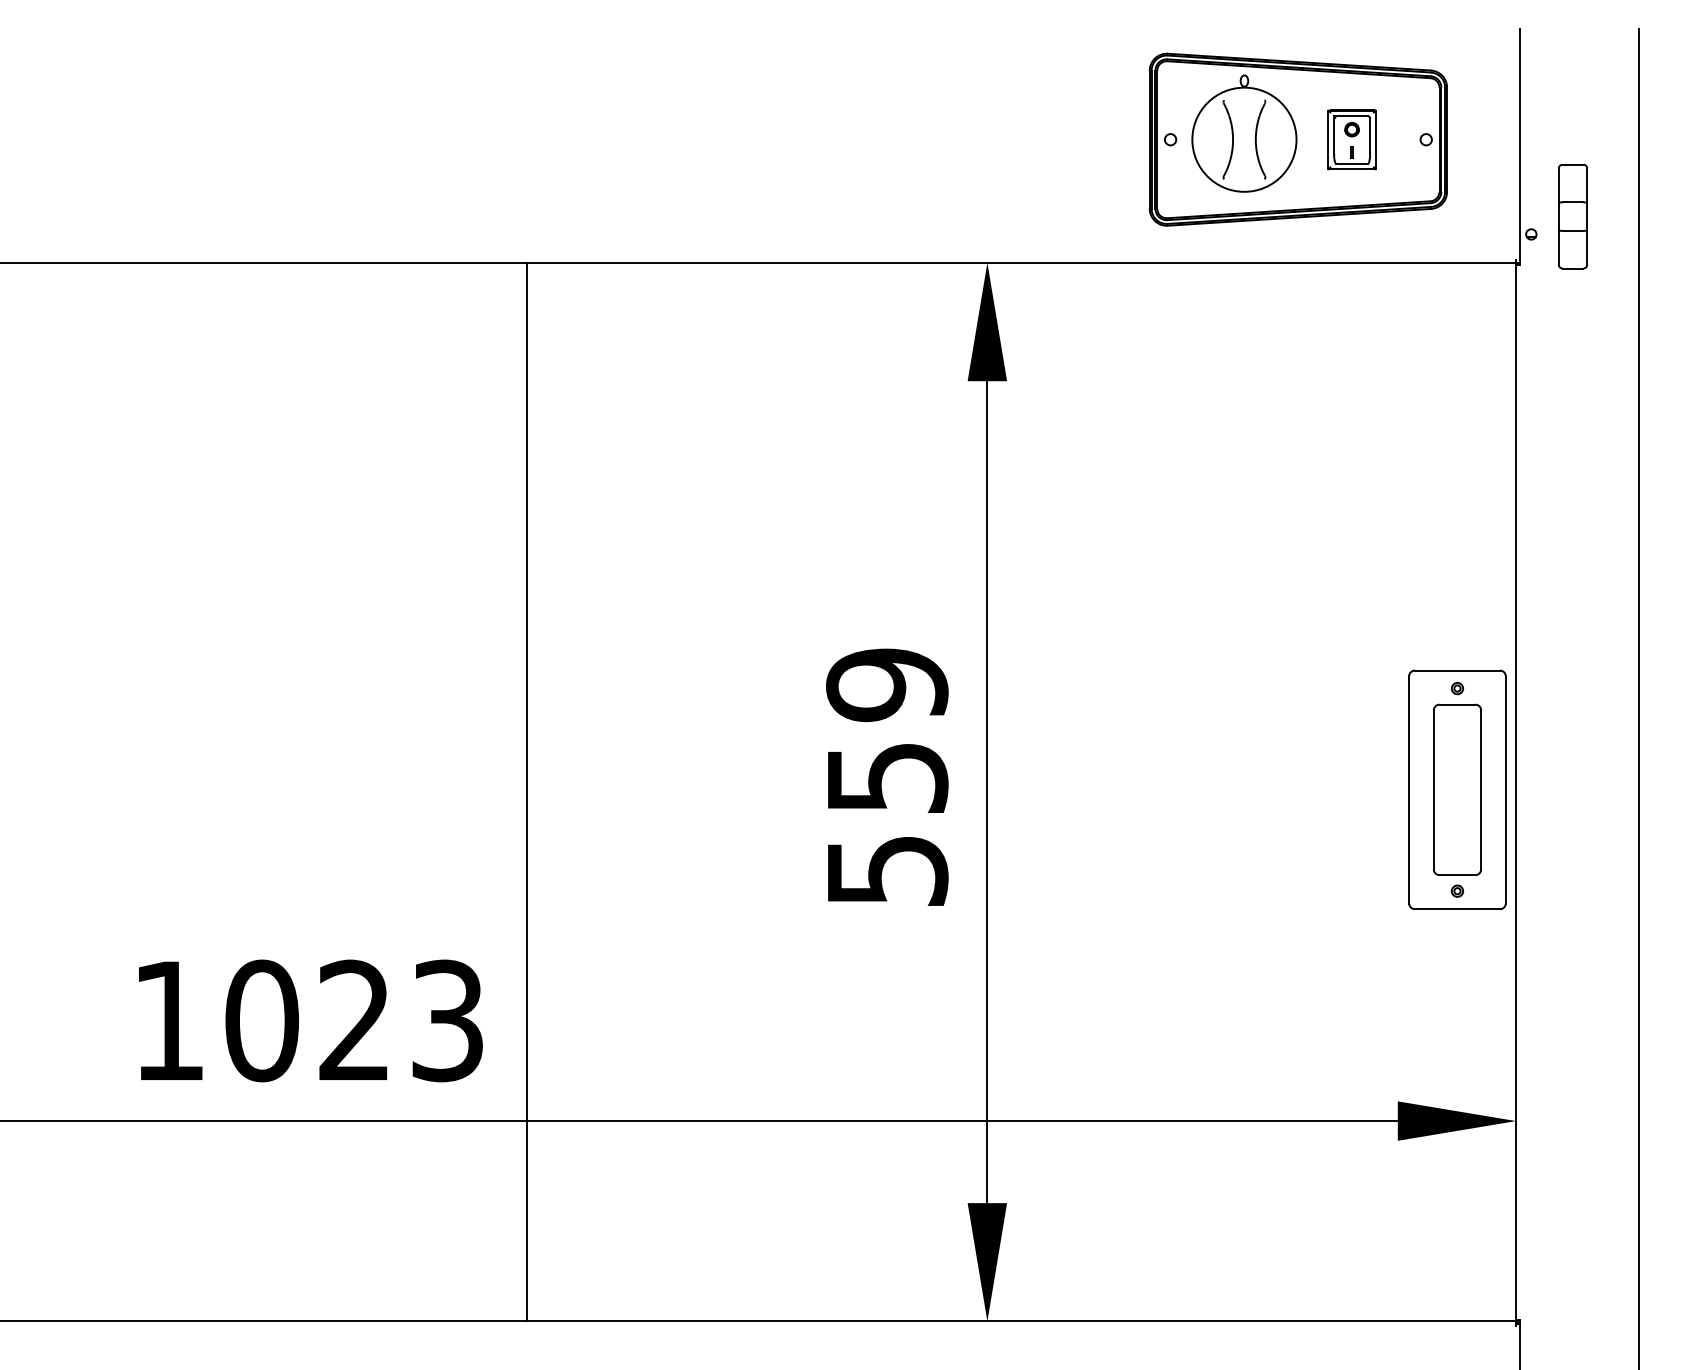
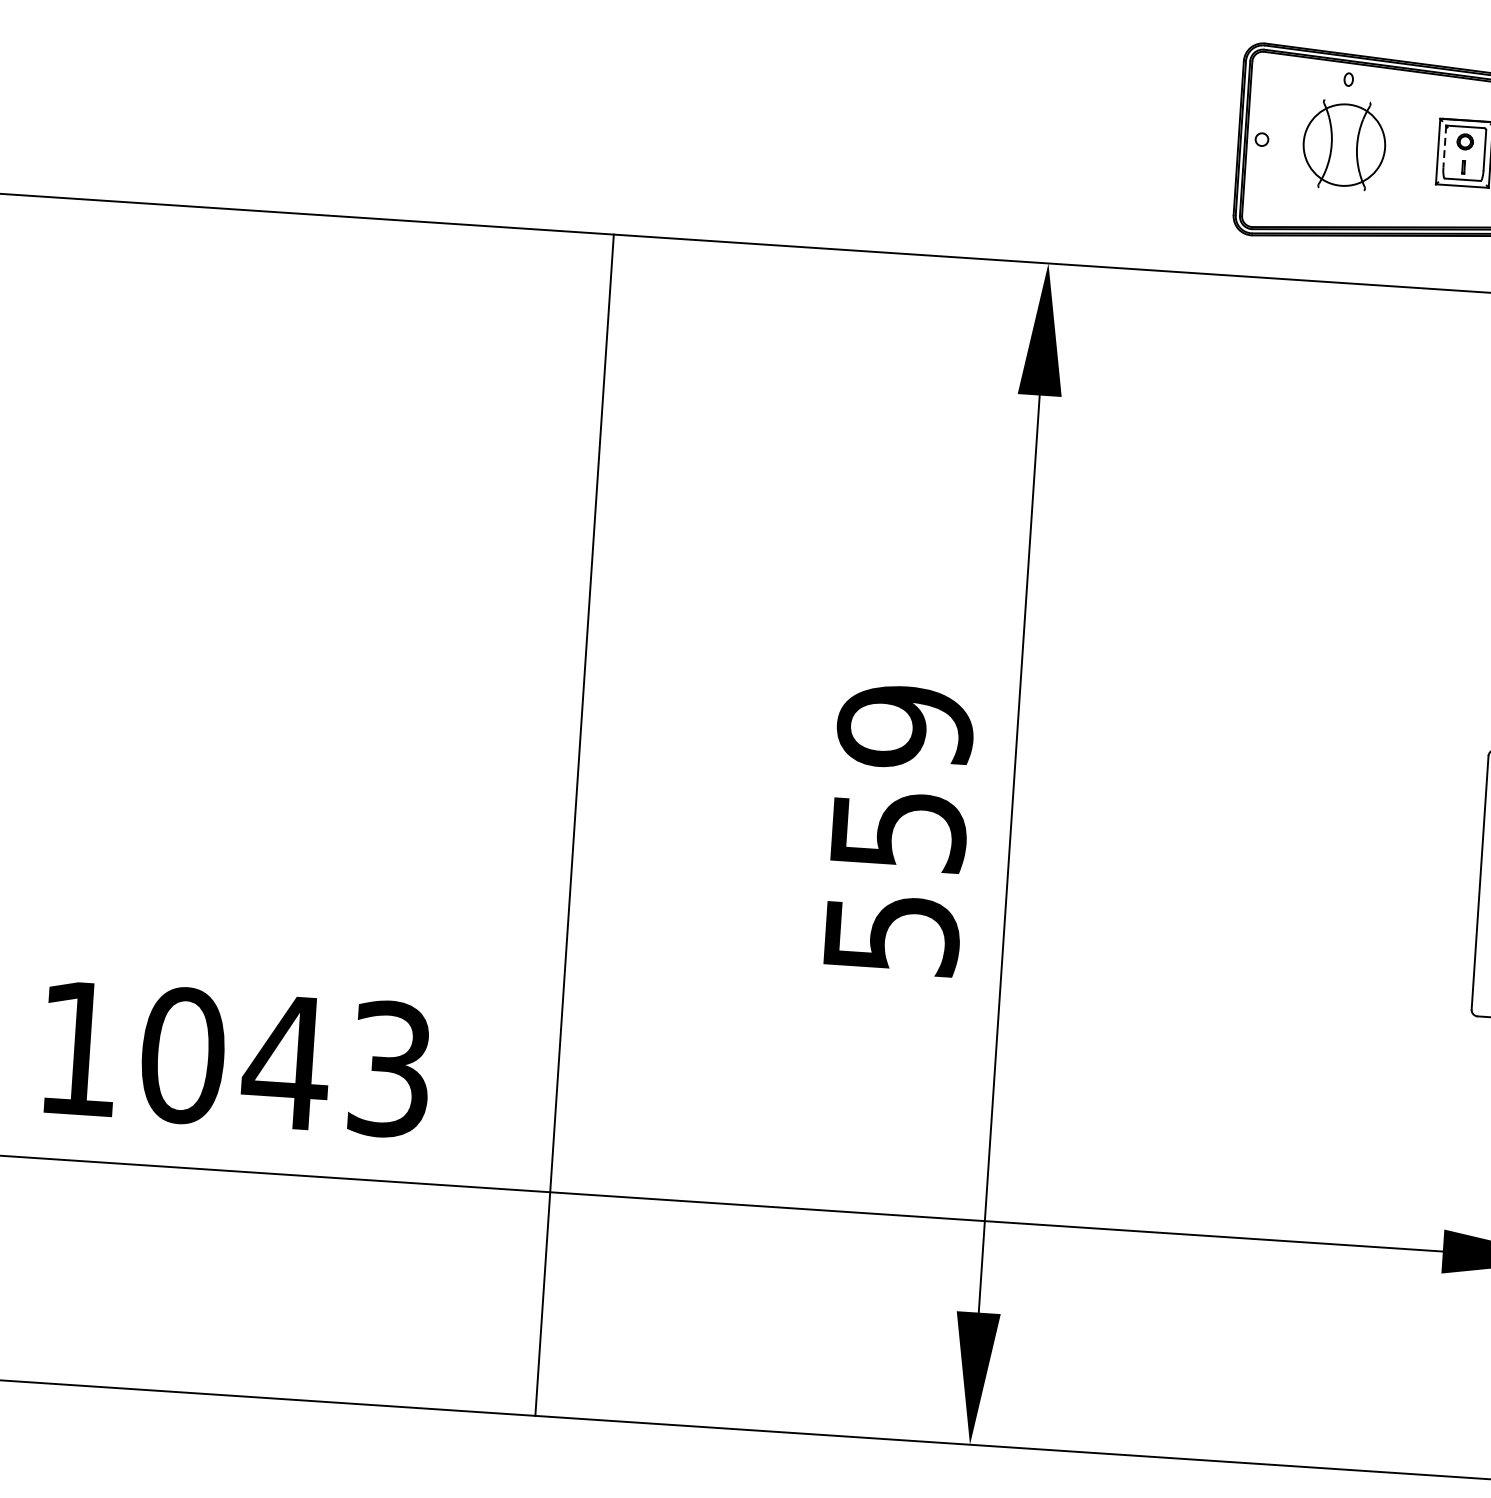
line: (1334, 135) -> (1445, 147), solid -> dashed
circle: (1244, 139) -> (1344, 144), size x0.7
line: (526, 791) -> (574, 824), moved
text: (354, 1019) -> (286, 1060), 1023 -> 1043

